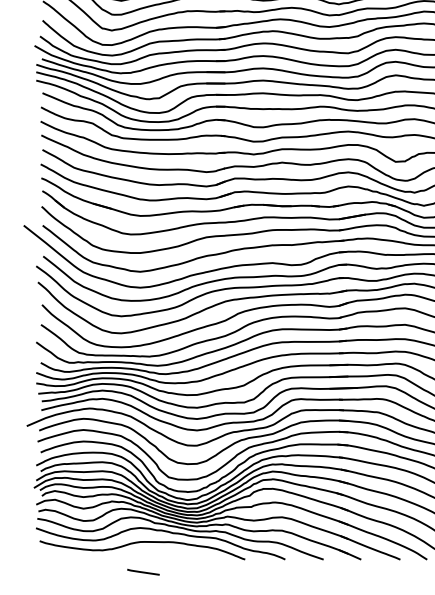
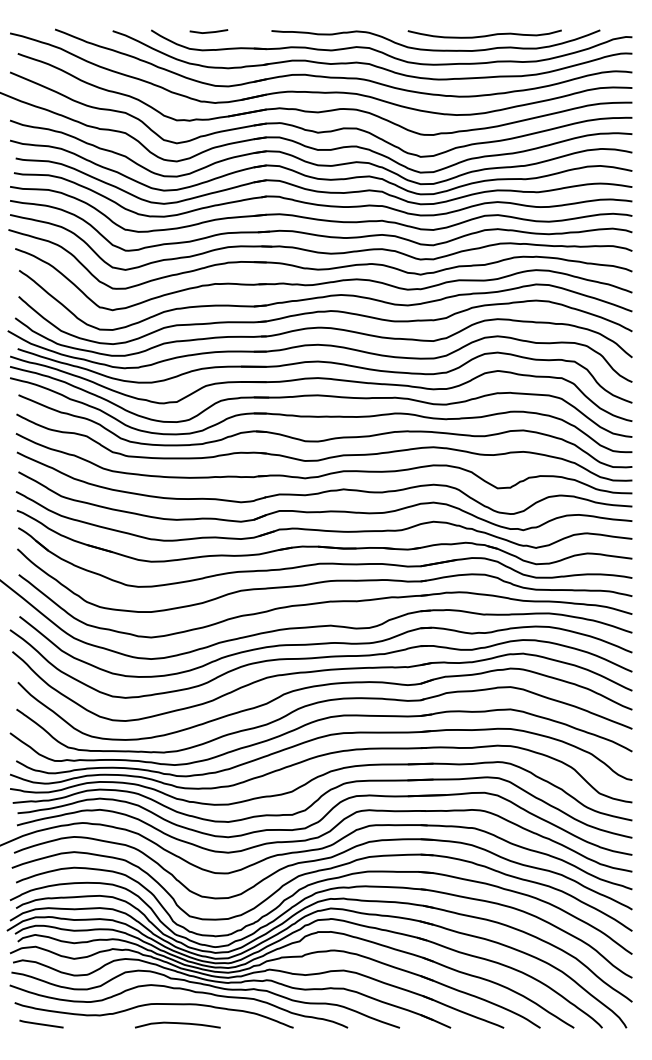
curve: (159, 556) -> (177, 1023), added
line: (143, 571) -> (41, 1023), moved

